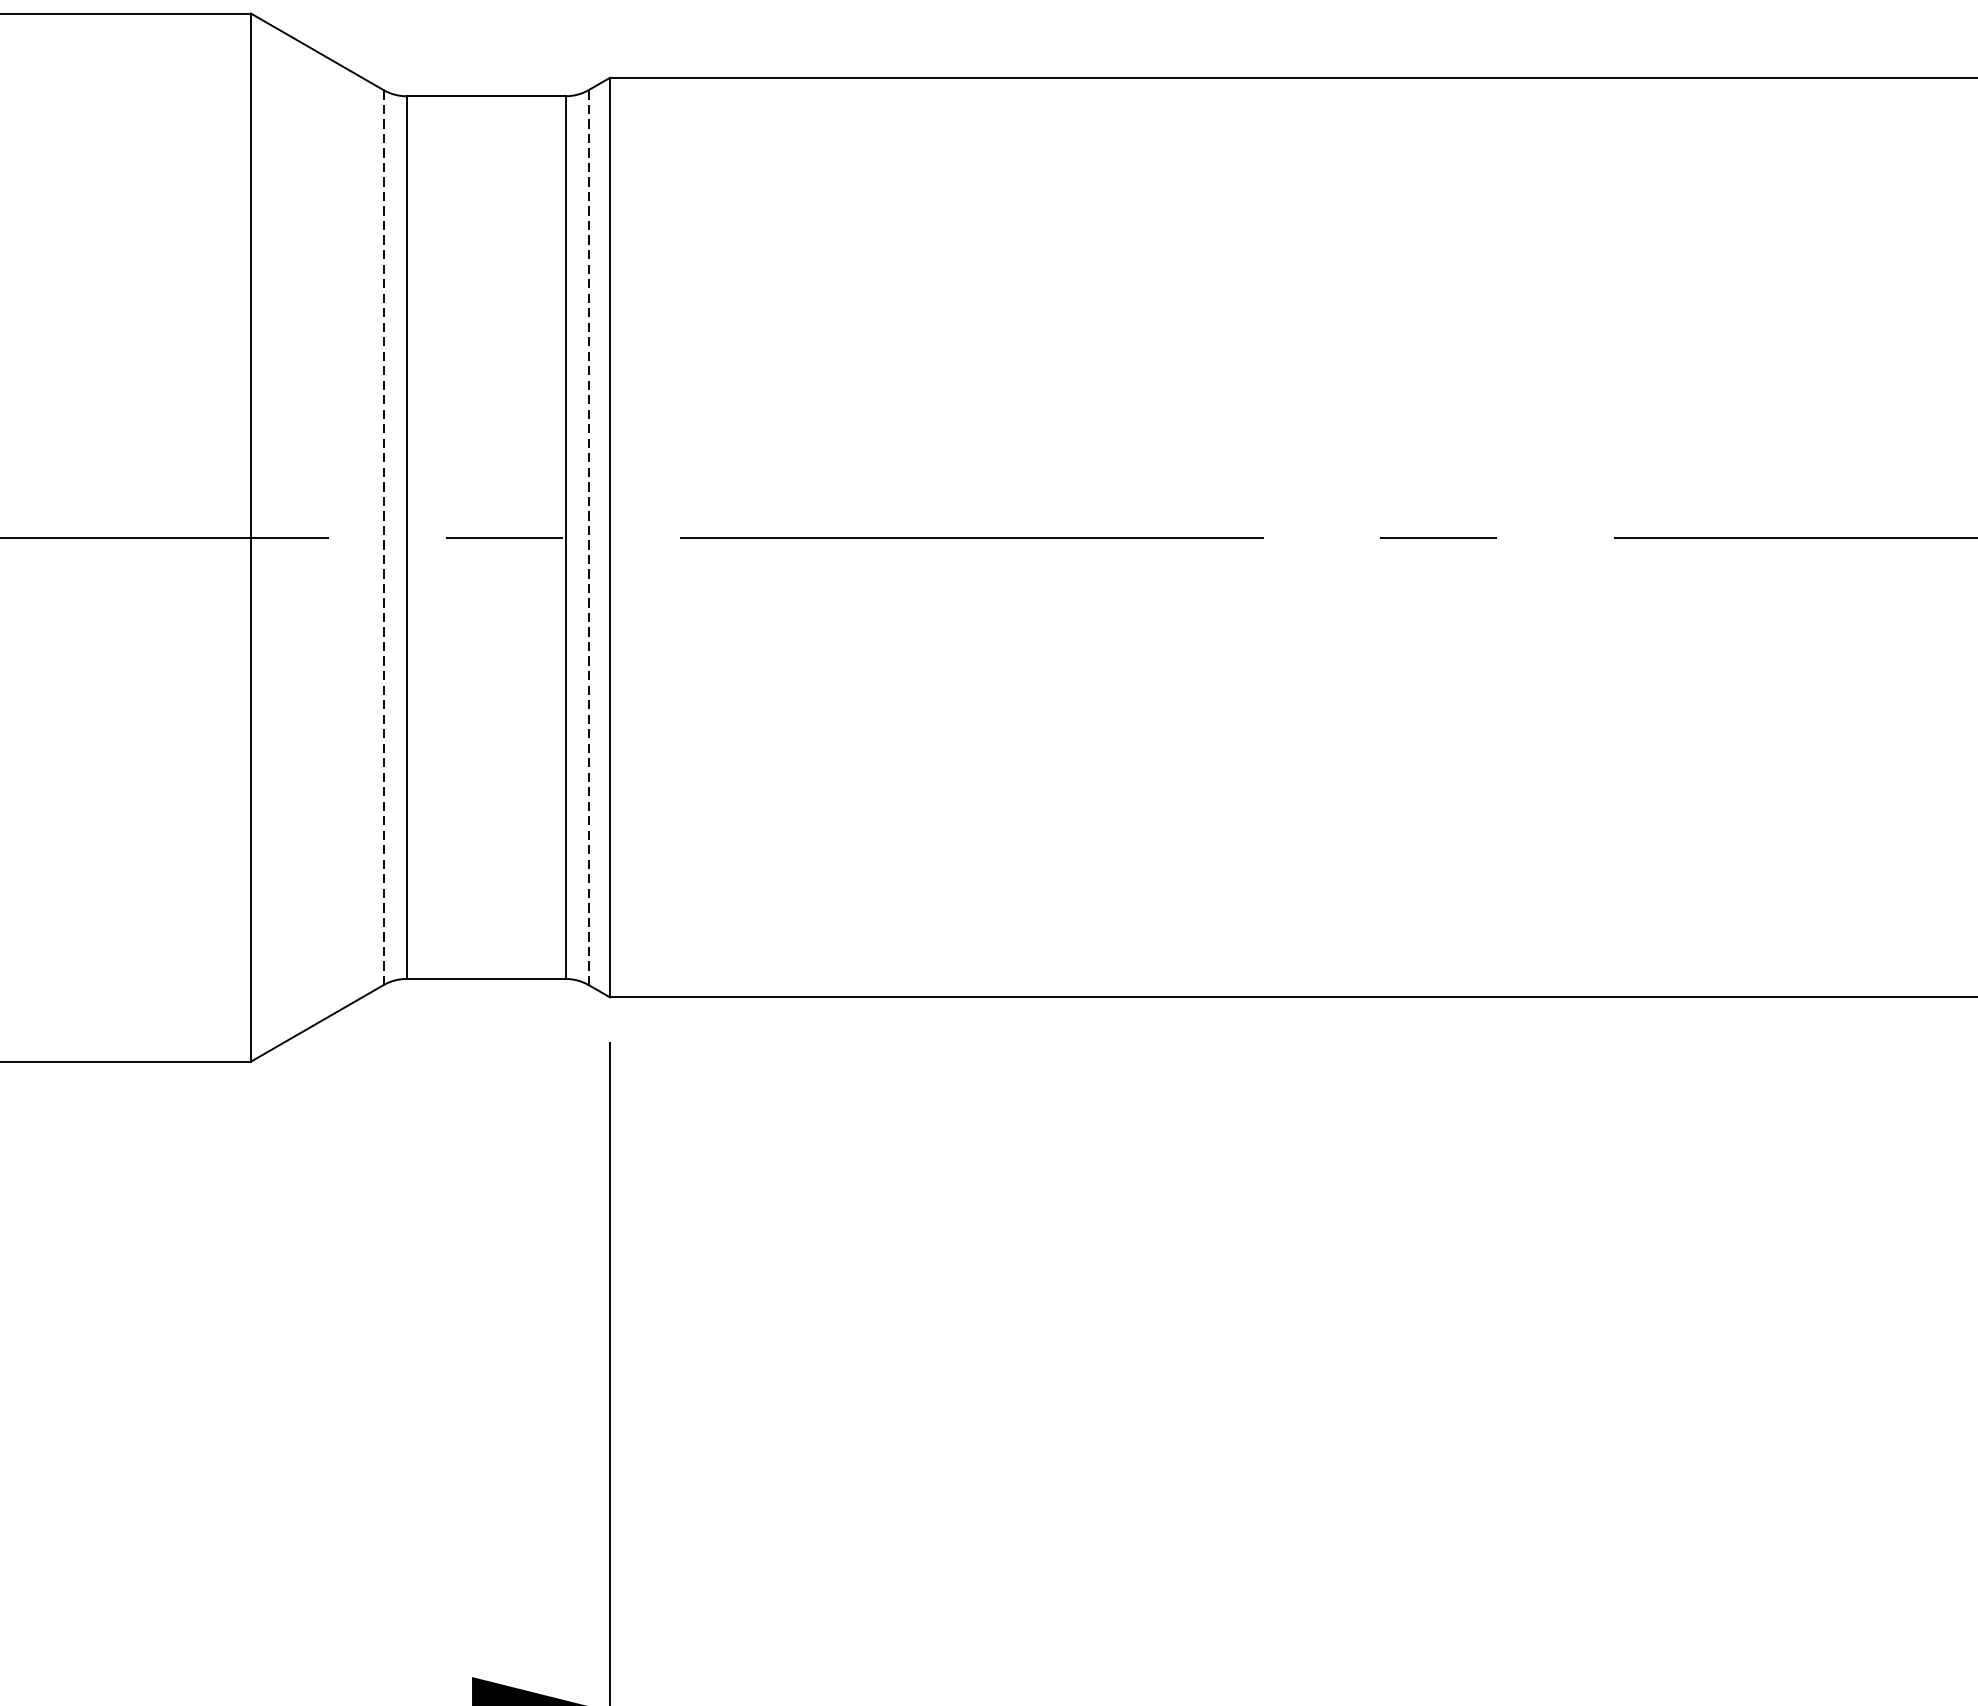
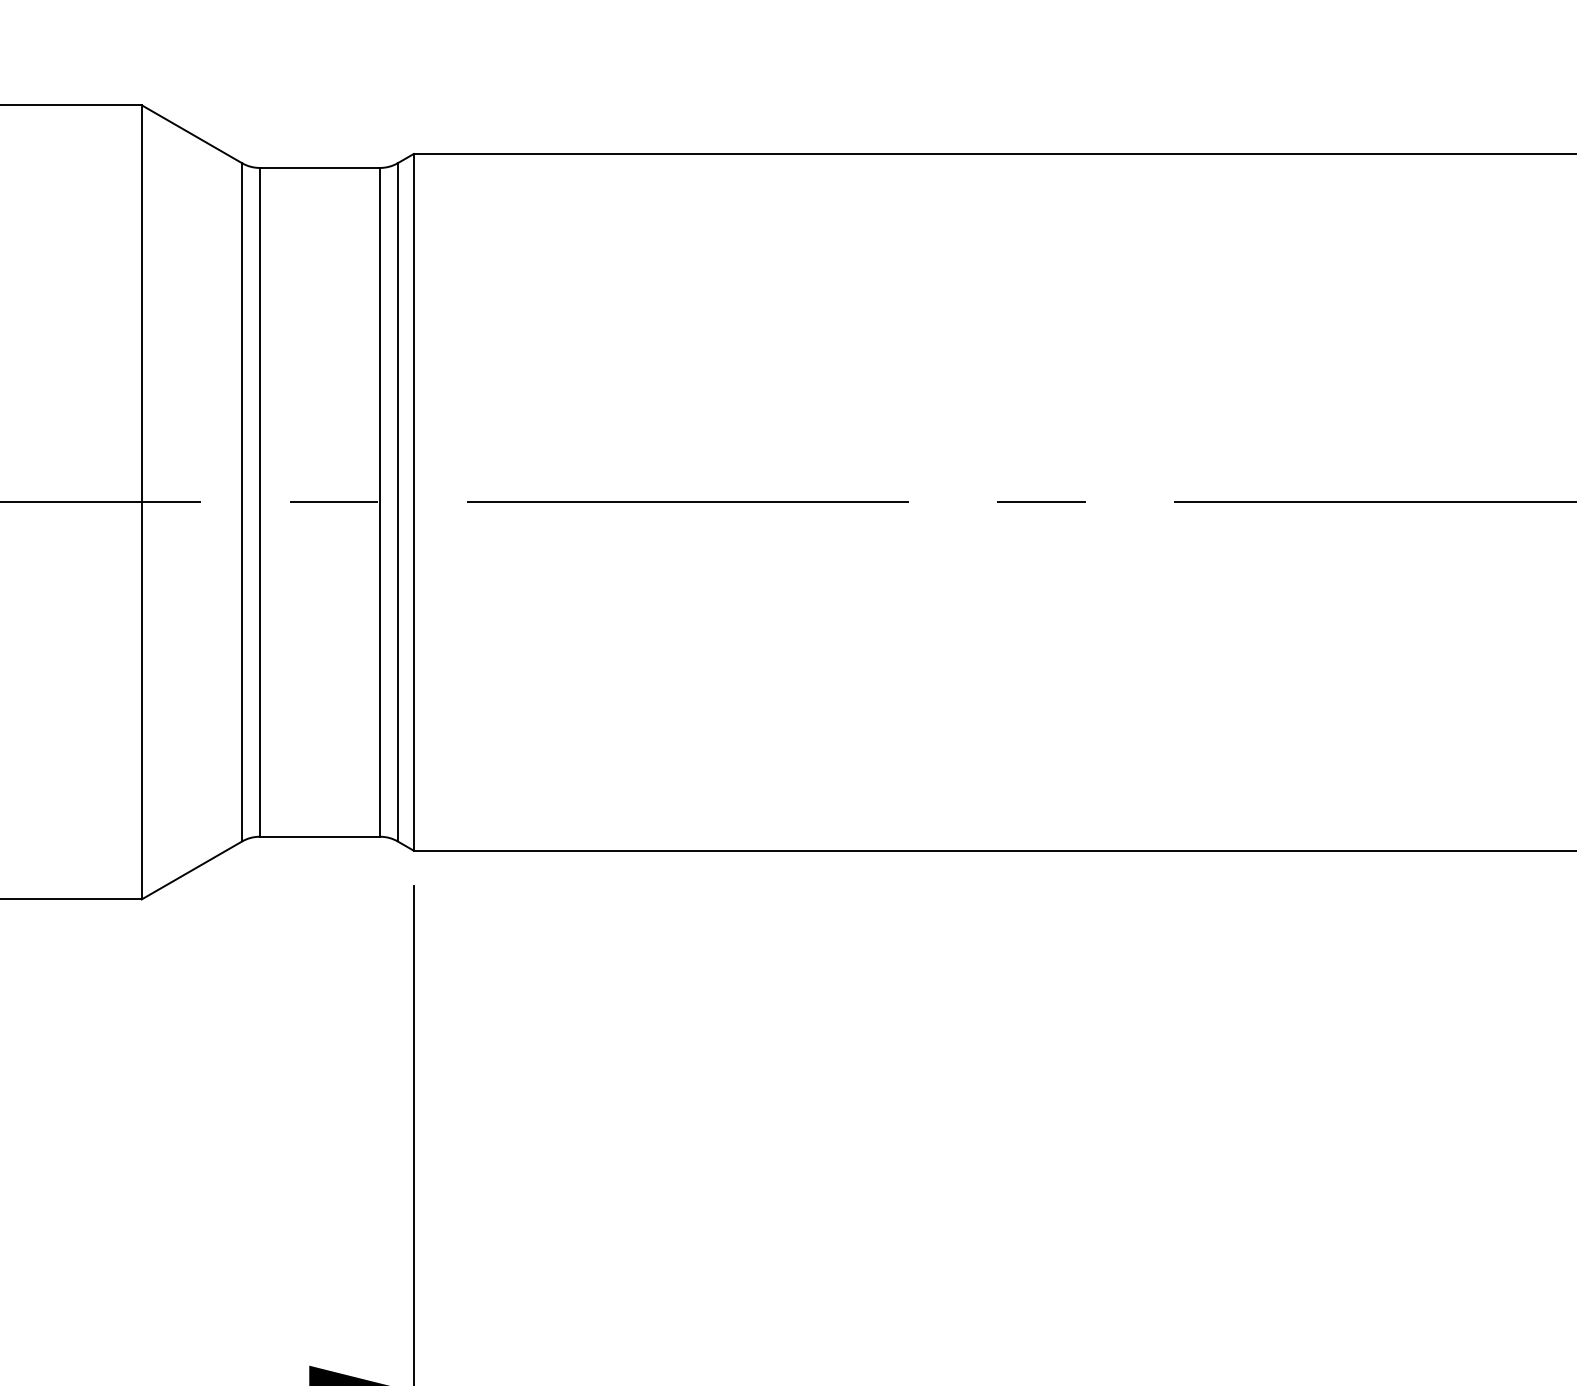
line: (383, 536) -> (242, 501), dashed -> solid
line: (588, 536) -> (397, 501), dashed -> solid

